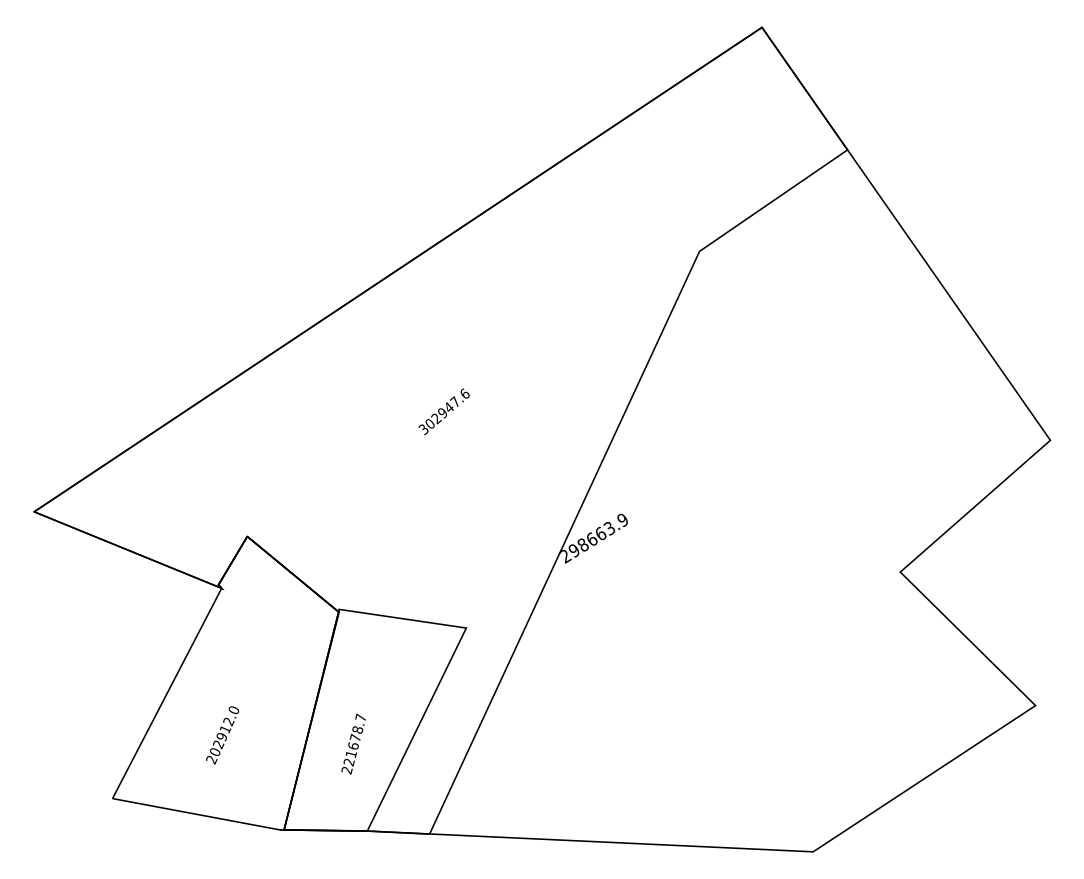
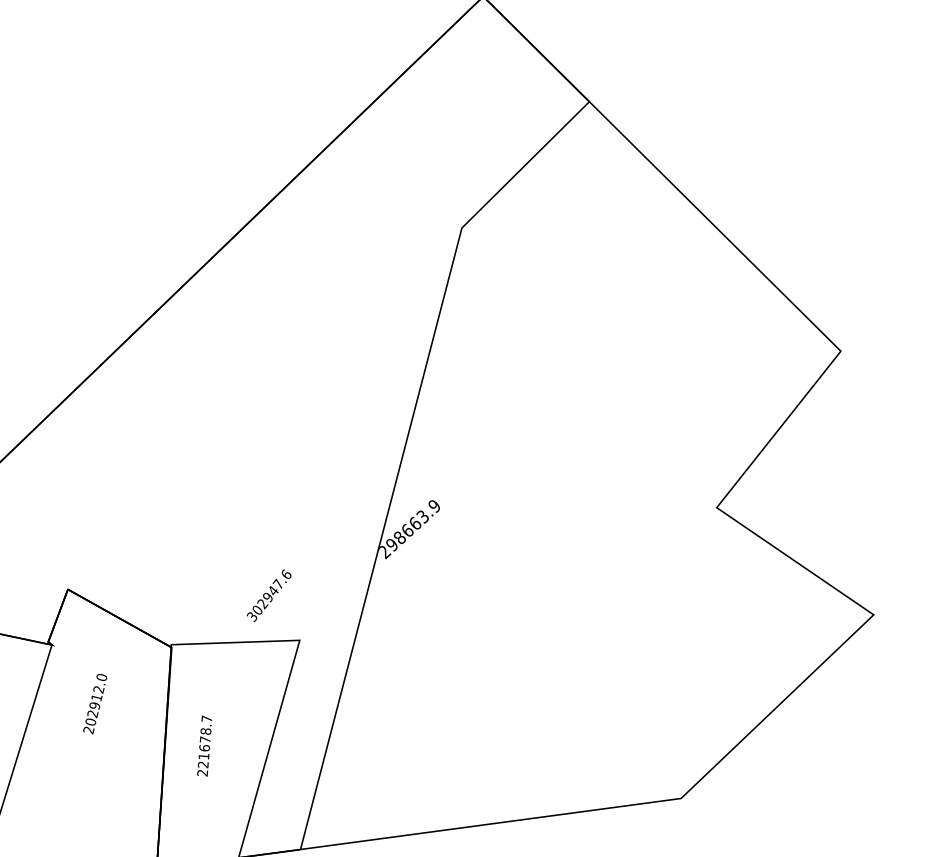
text: (443, 411) -> (268, 595), moved
text: (222, 735) -> (95, 704), moved
text: (353, 743) -> (204, 745), moved

